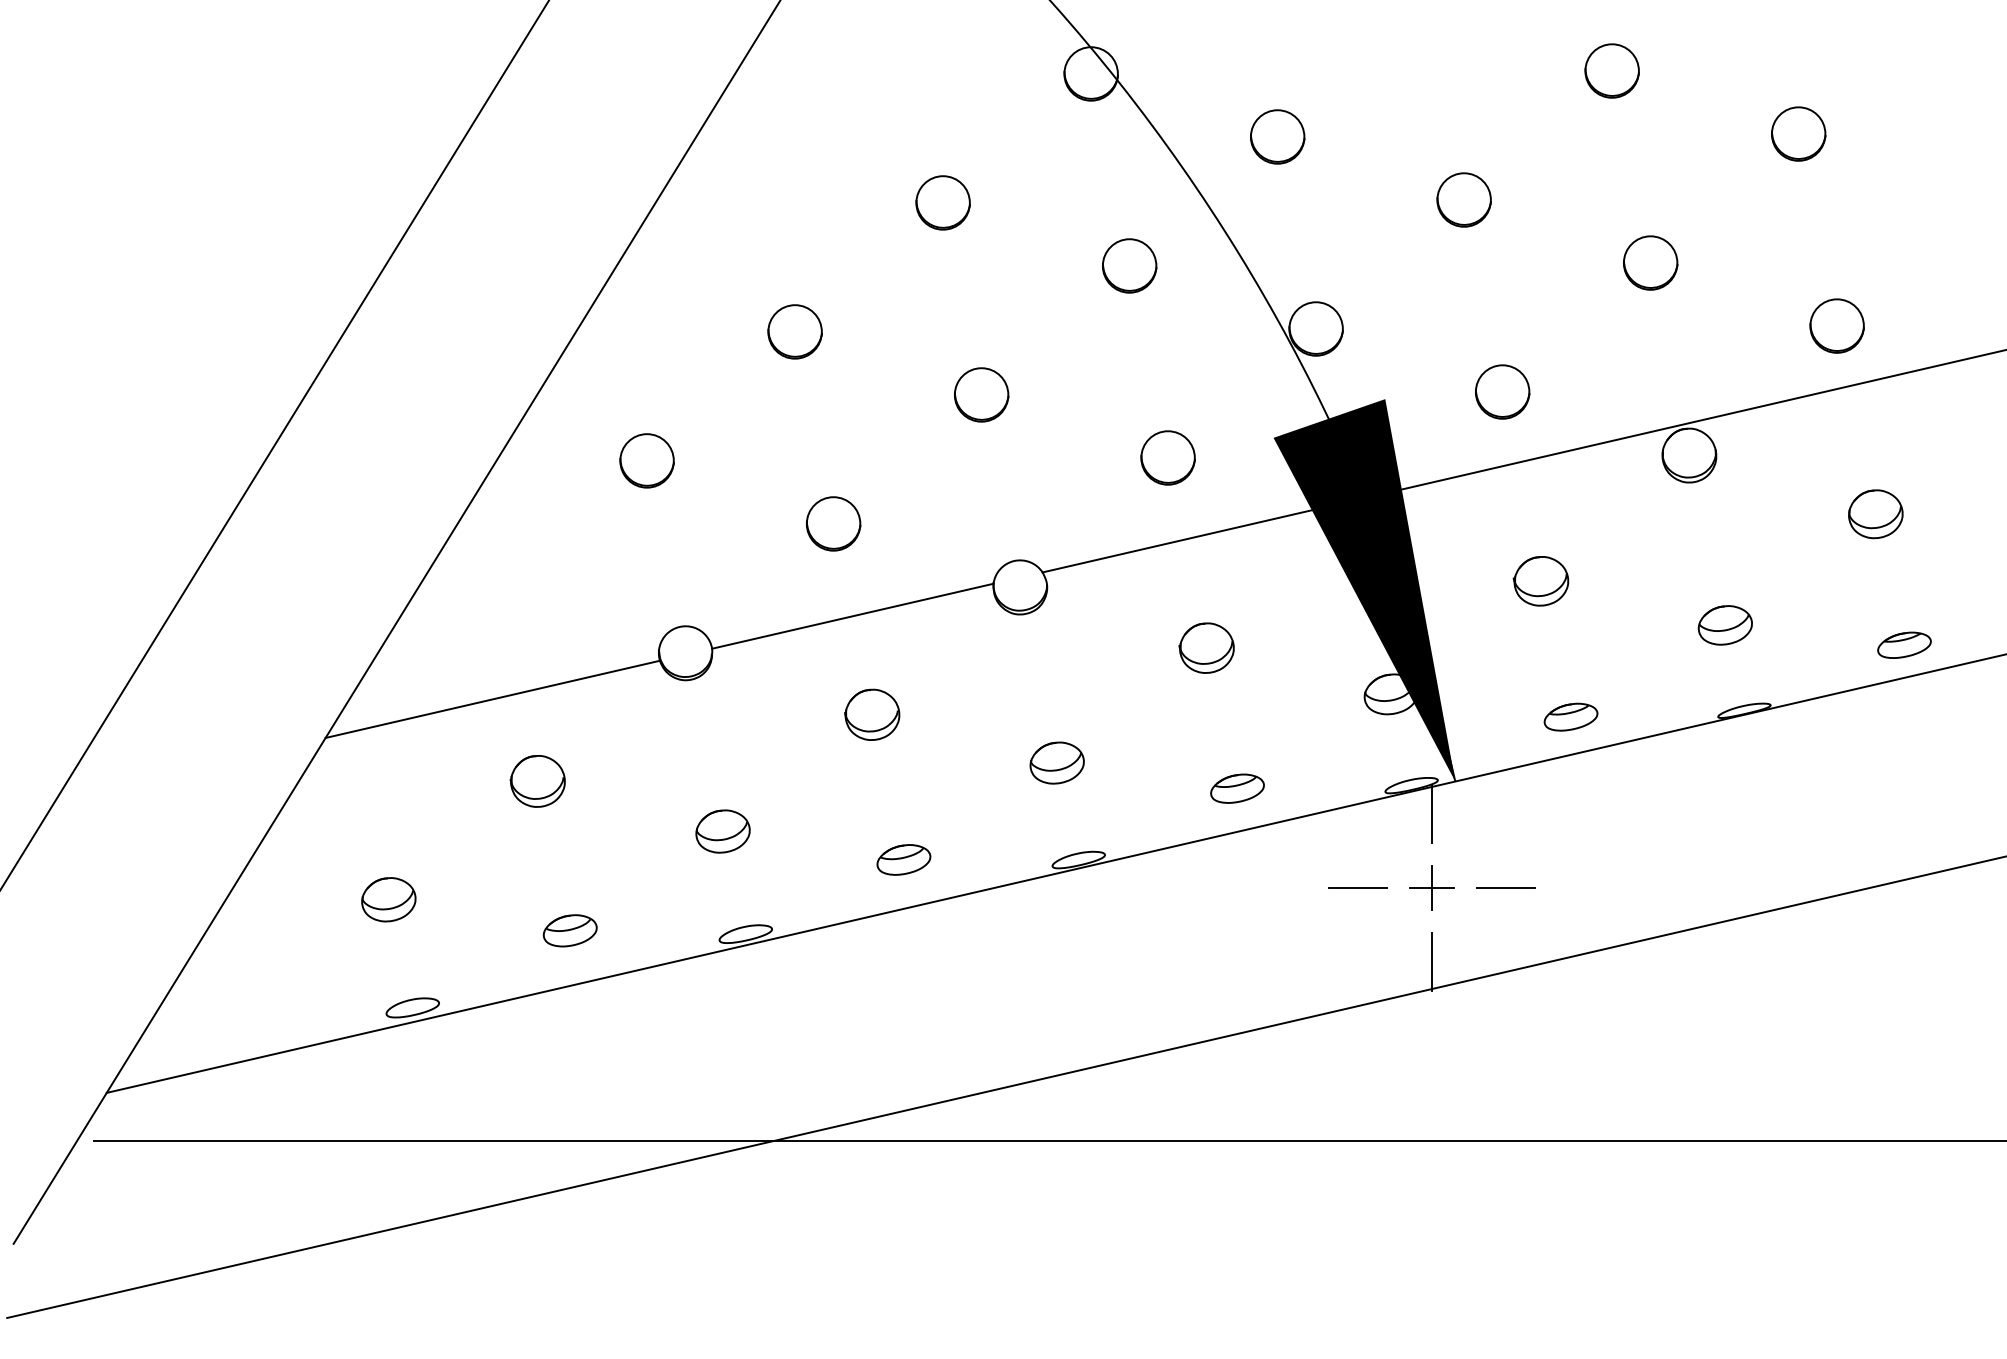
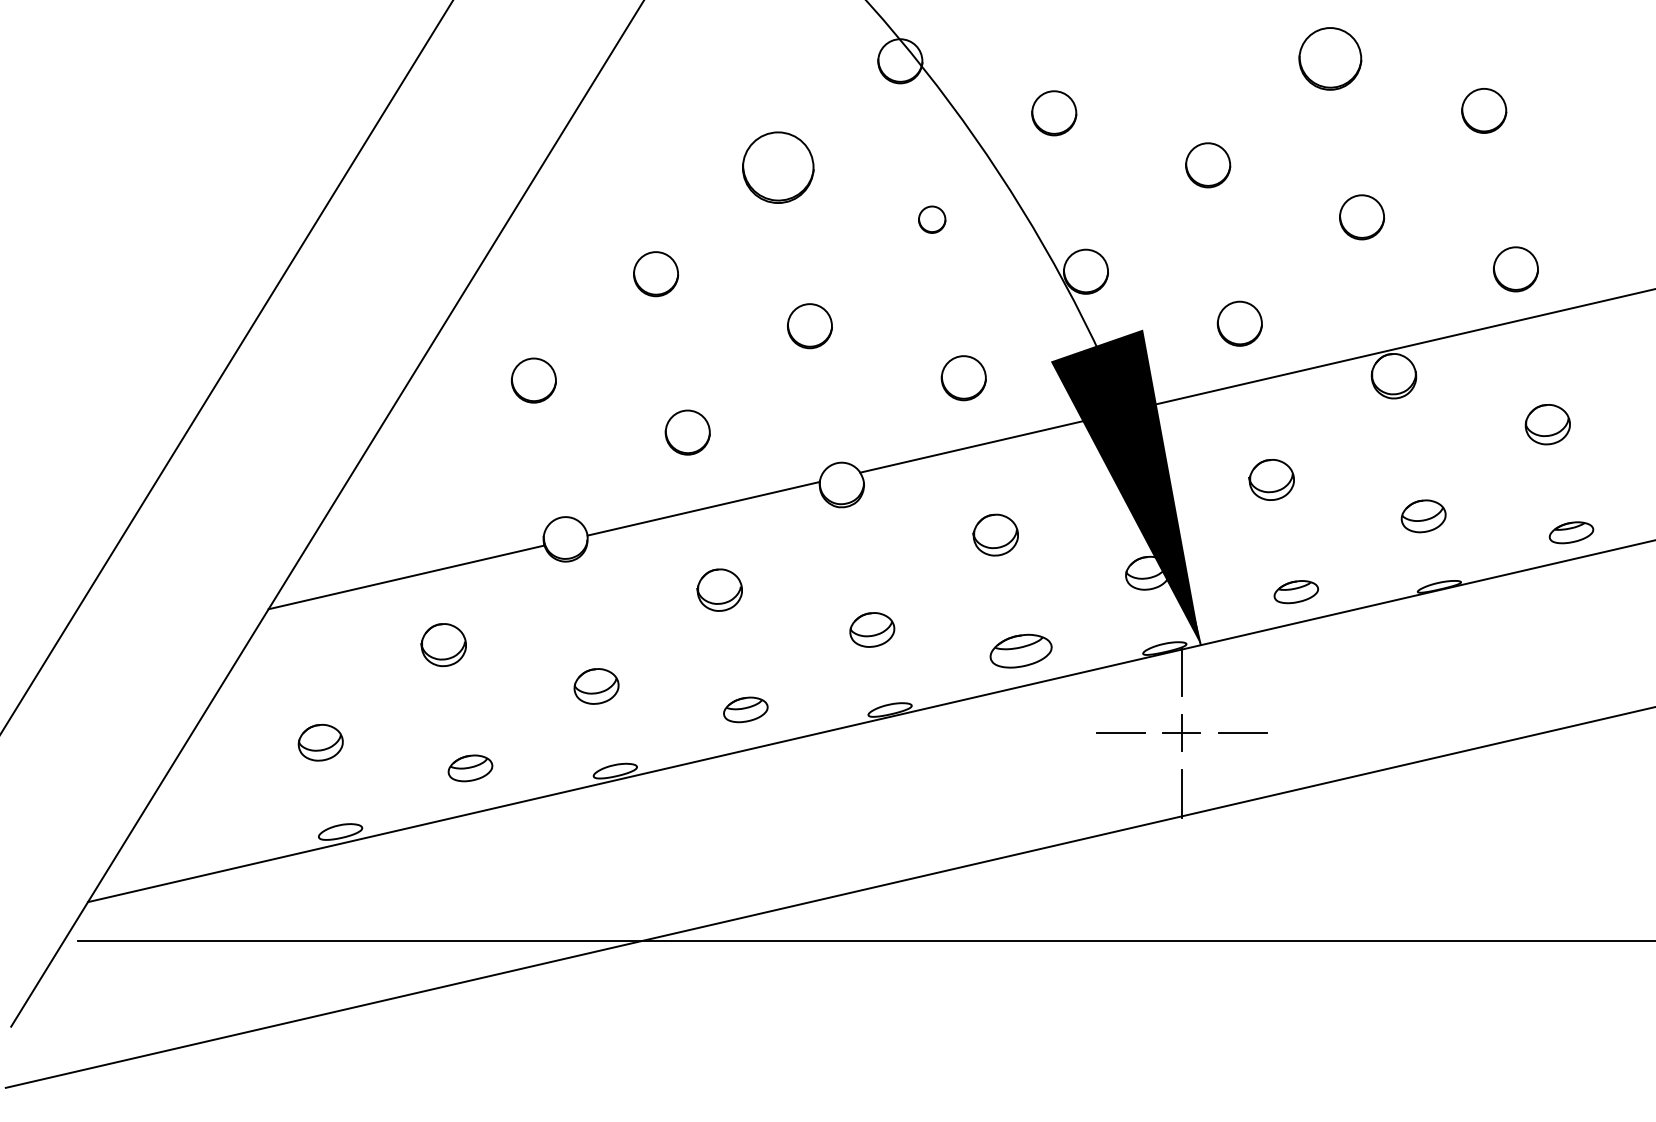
part: (1611, 70) -> (1329, 58), size x1.4
part: (942, 202) -> (777, 167), size x1.6
part: (1129, 265) -> (931, 219), size x0.6
part: (1237, 788) -> (1021, 650), size x1.4

